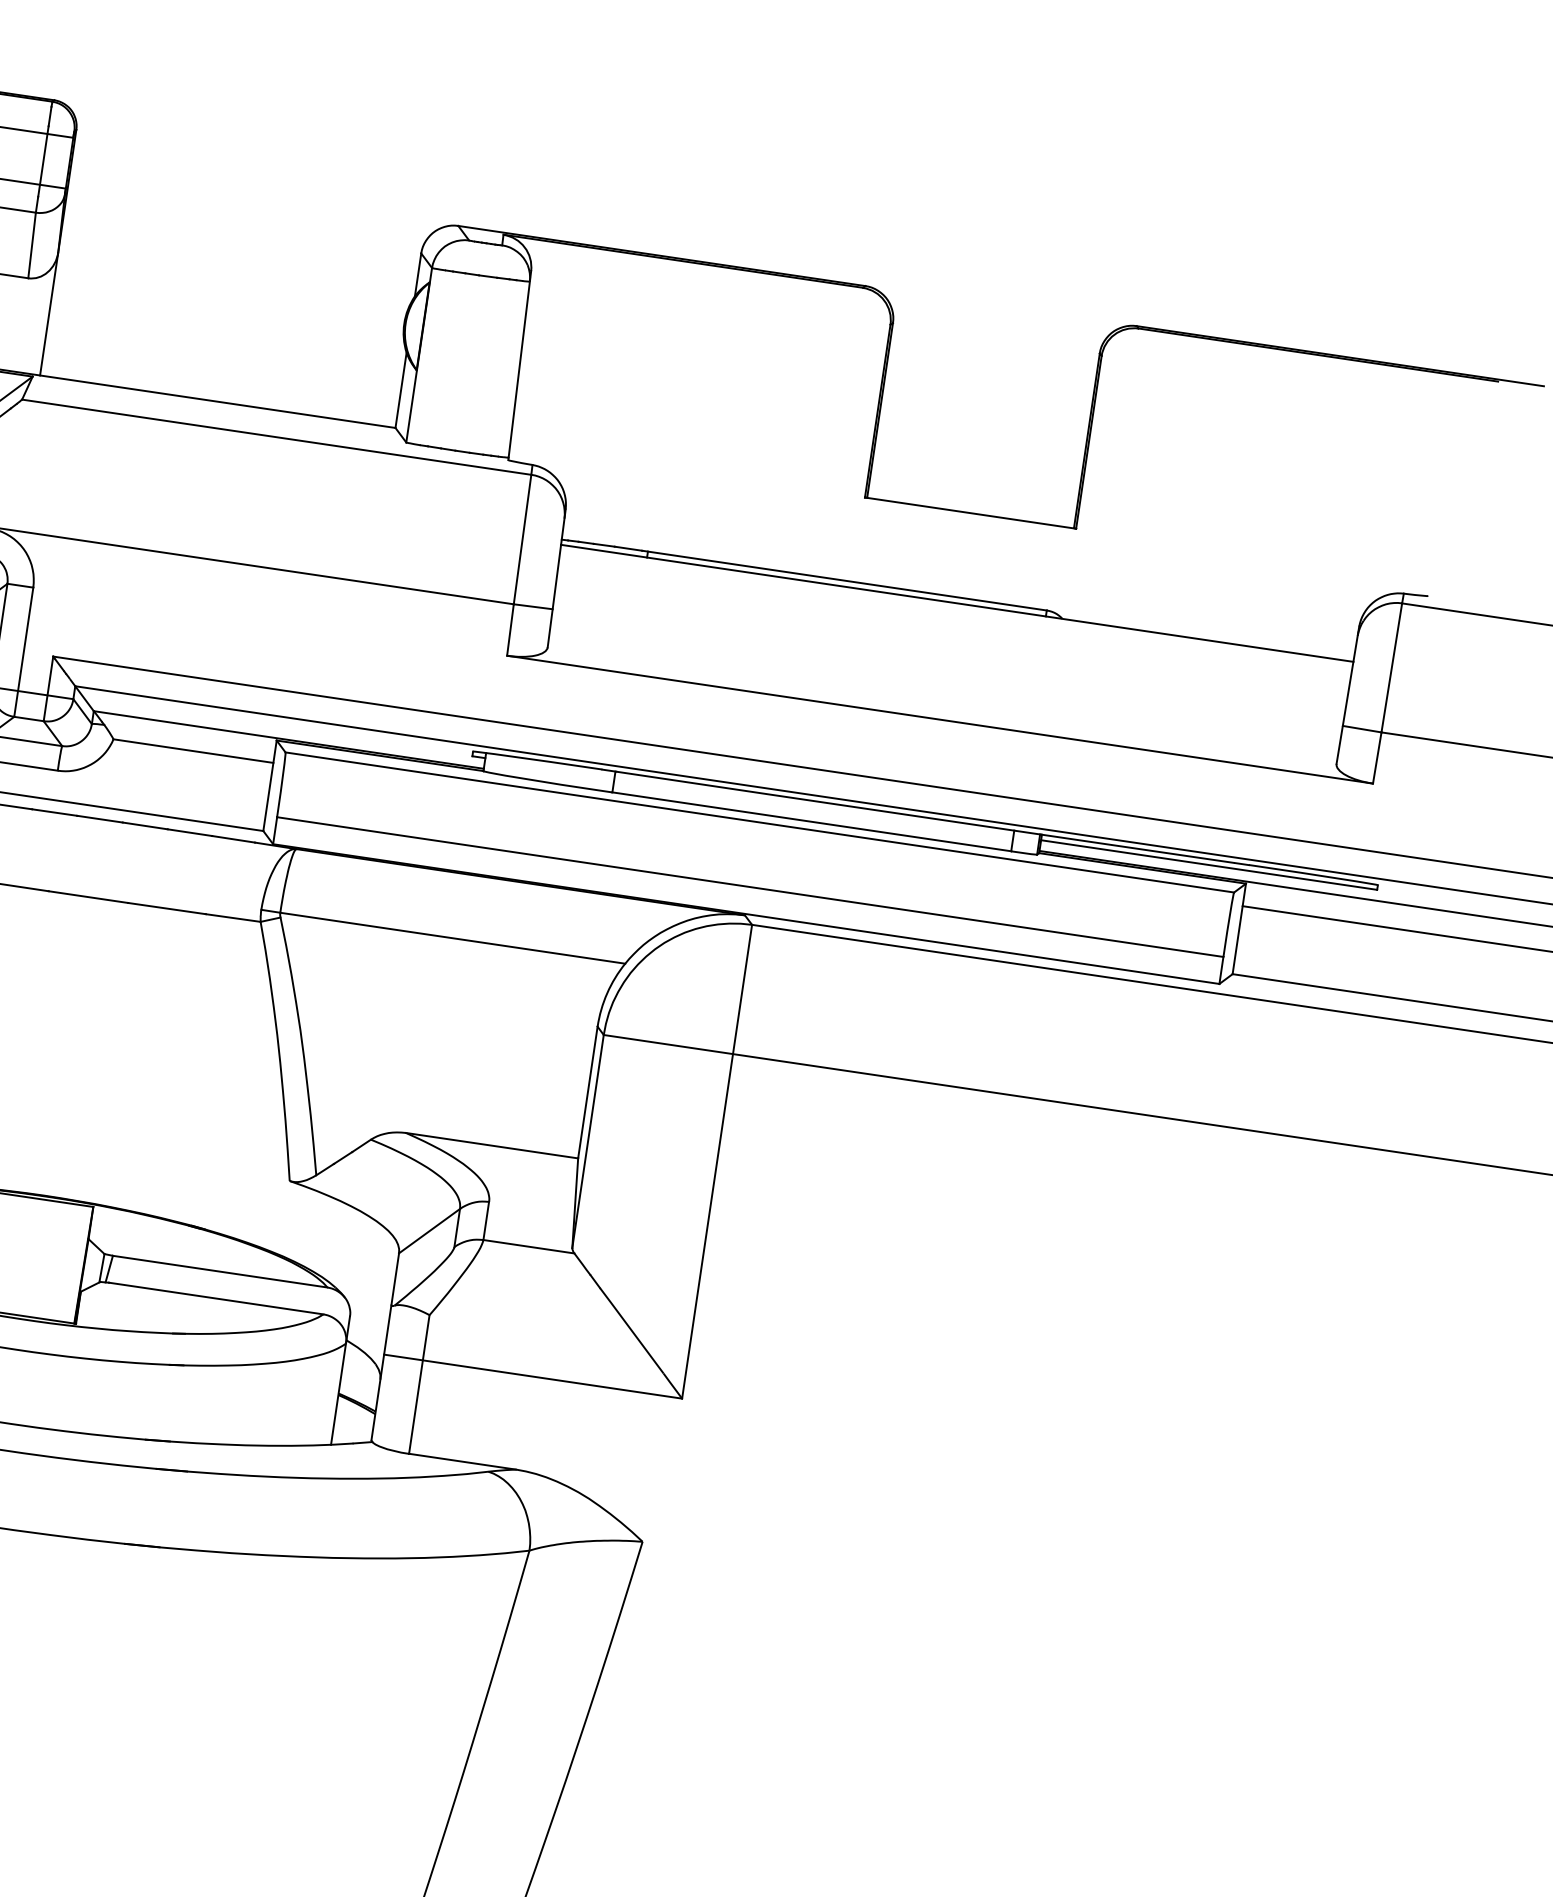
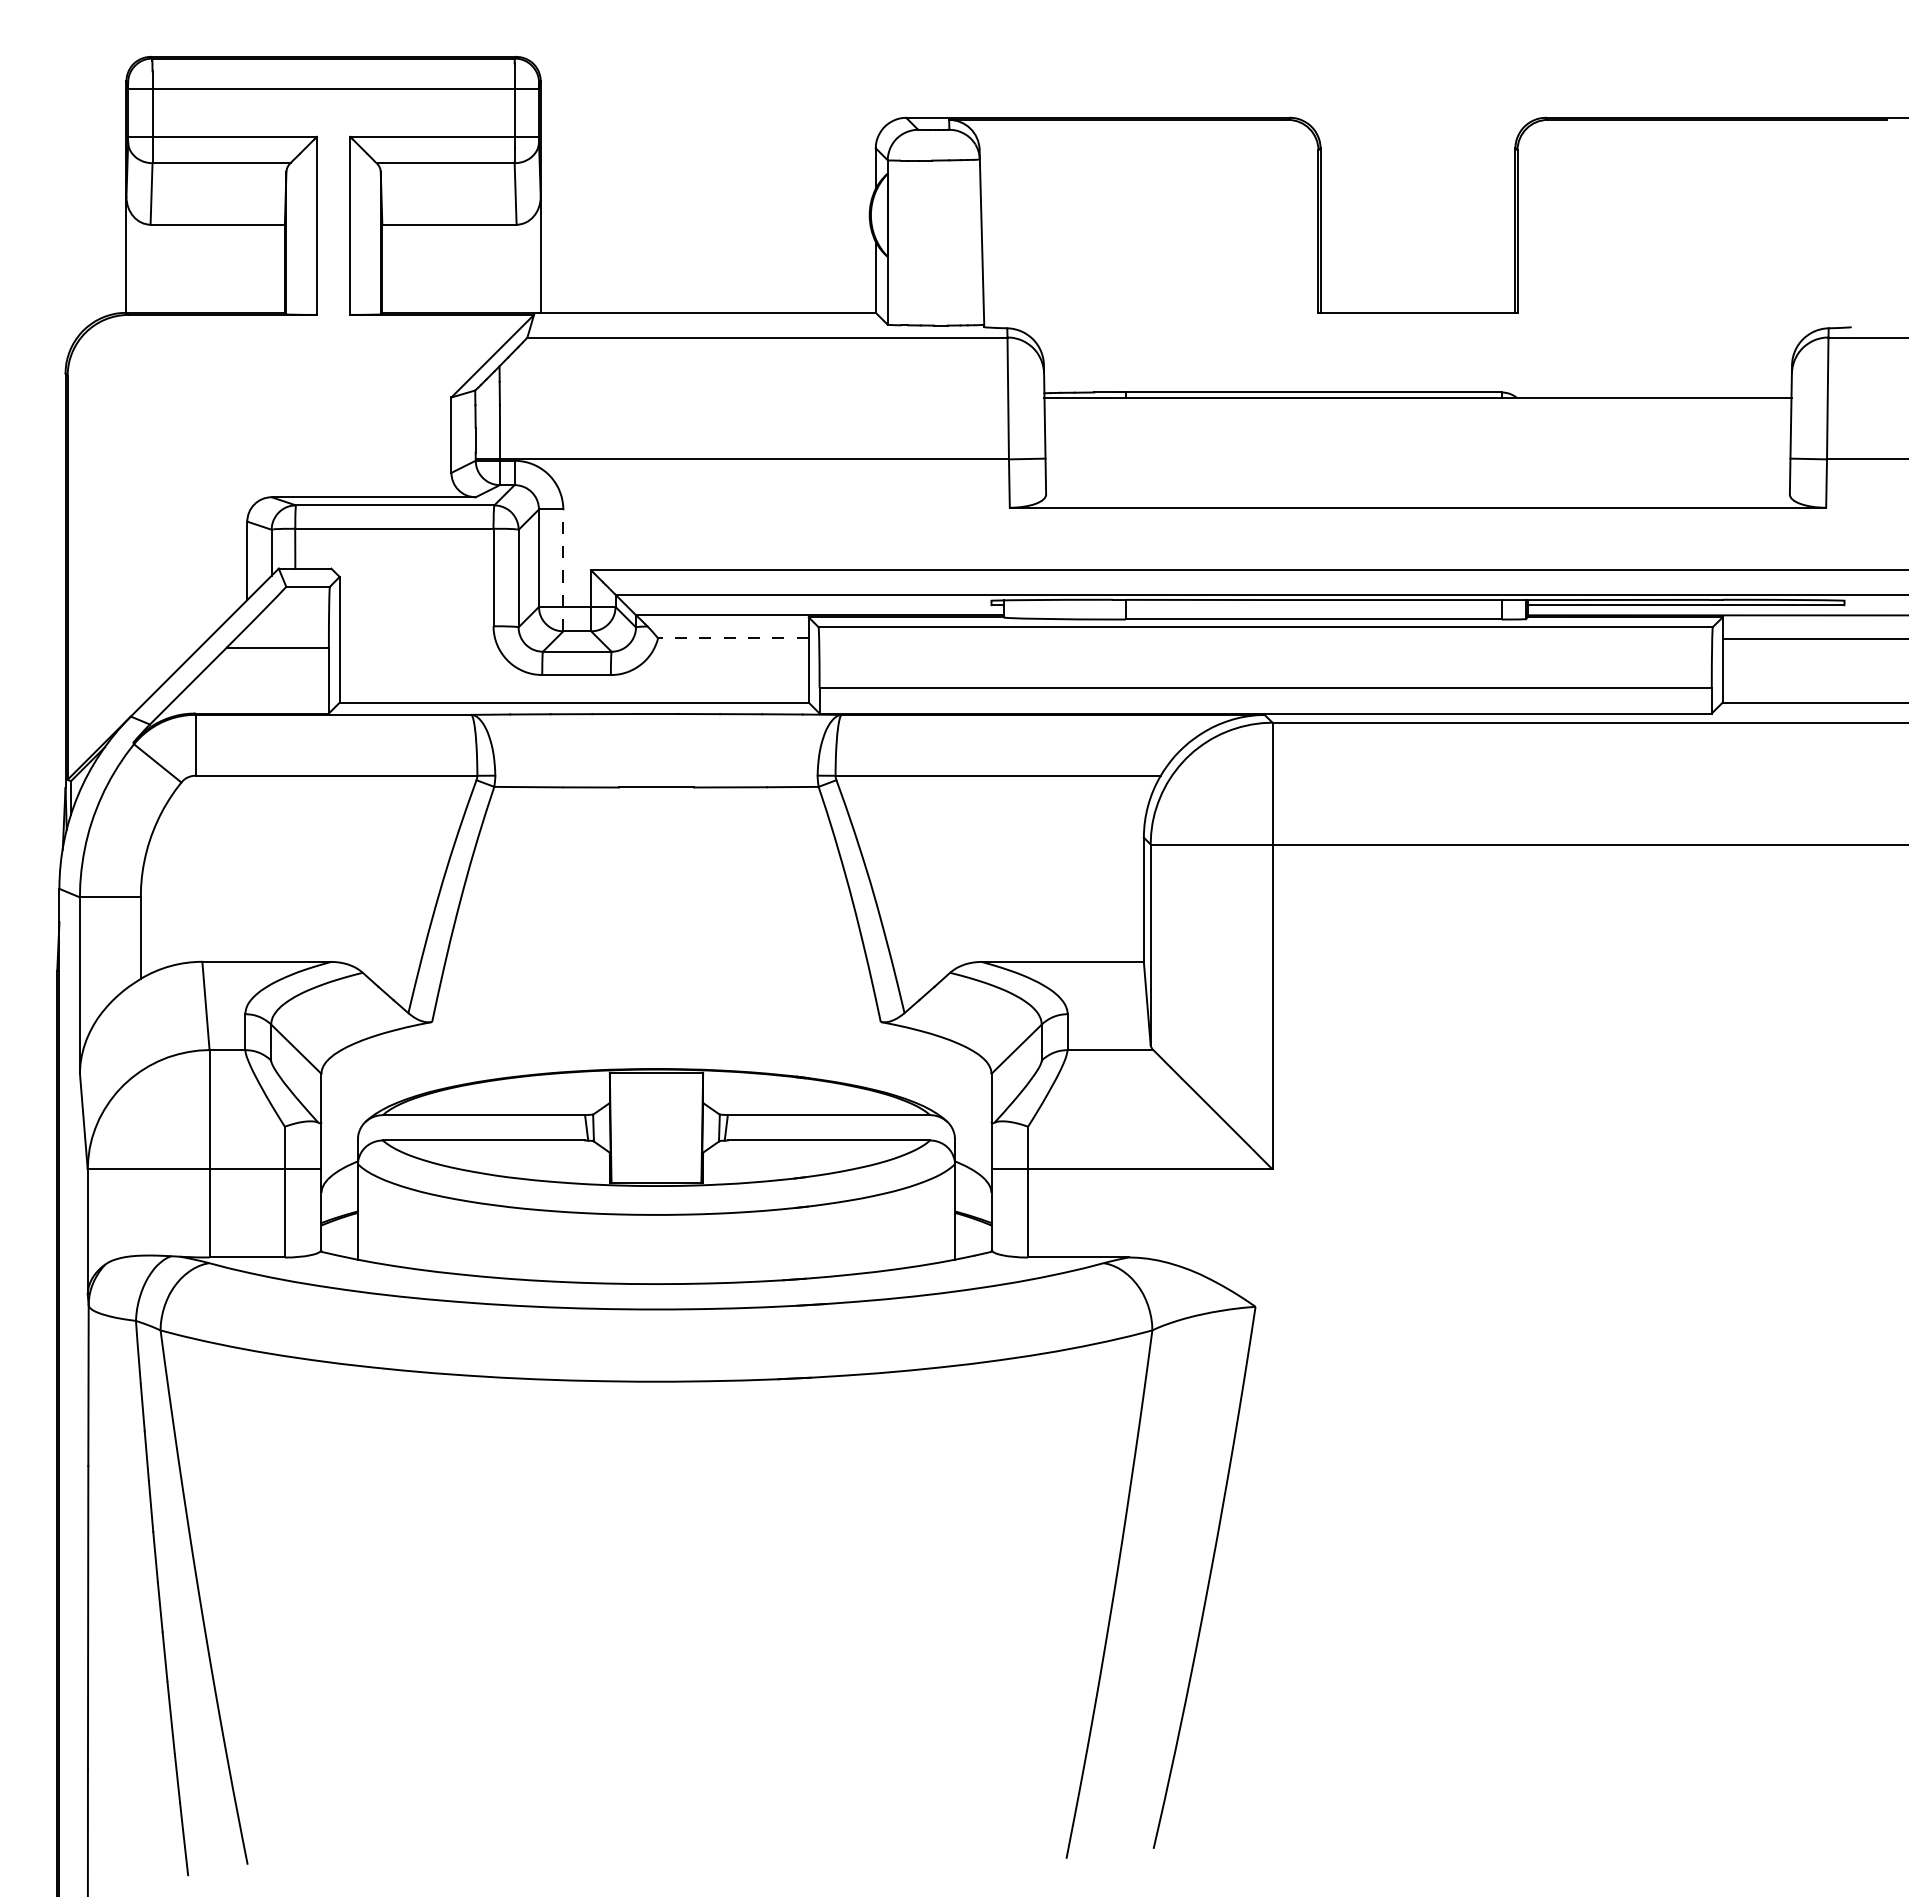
line: (23, 652) -> (563, 570), solid -> dashed
line: (192, 750) -> (732, 638), solid -> dashed

